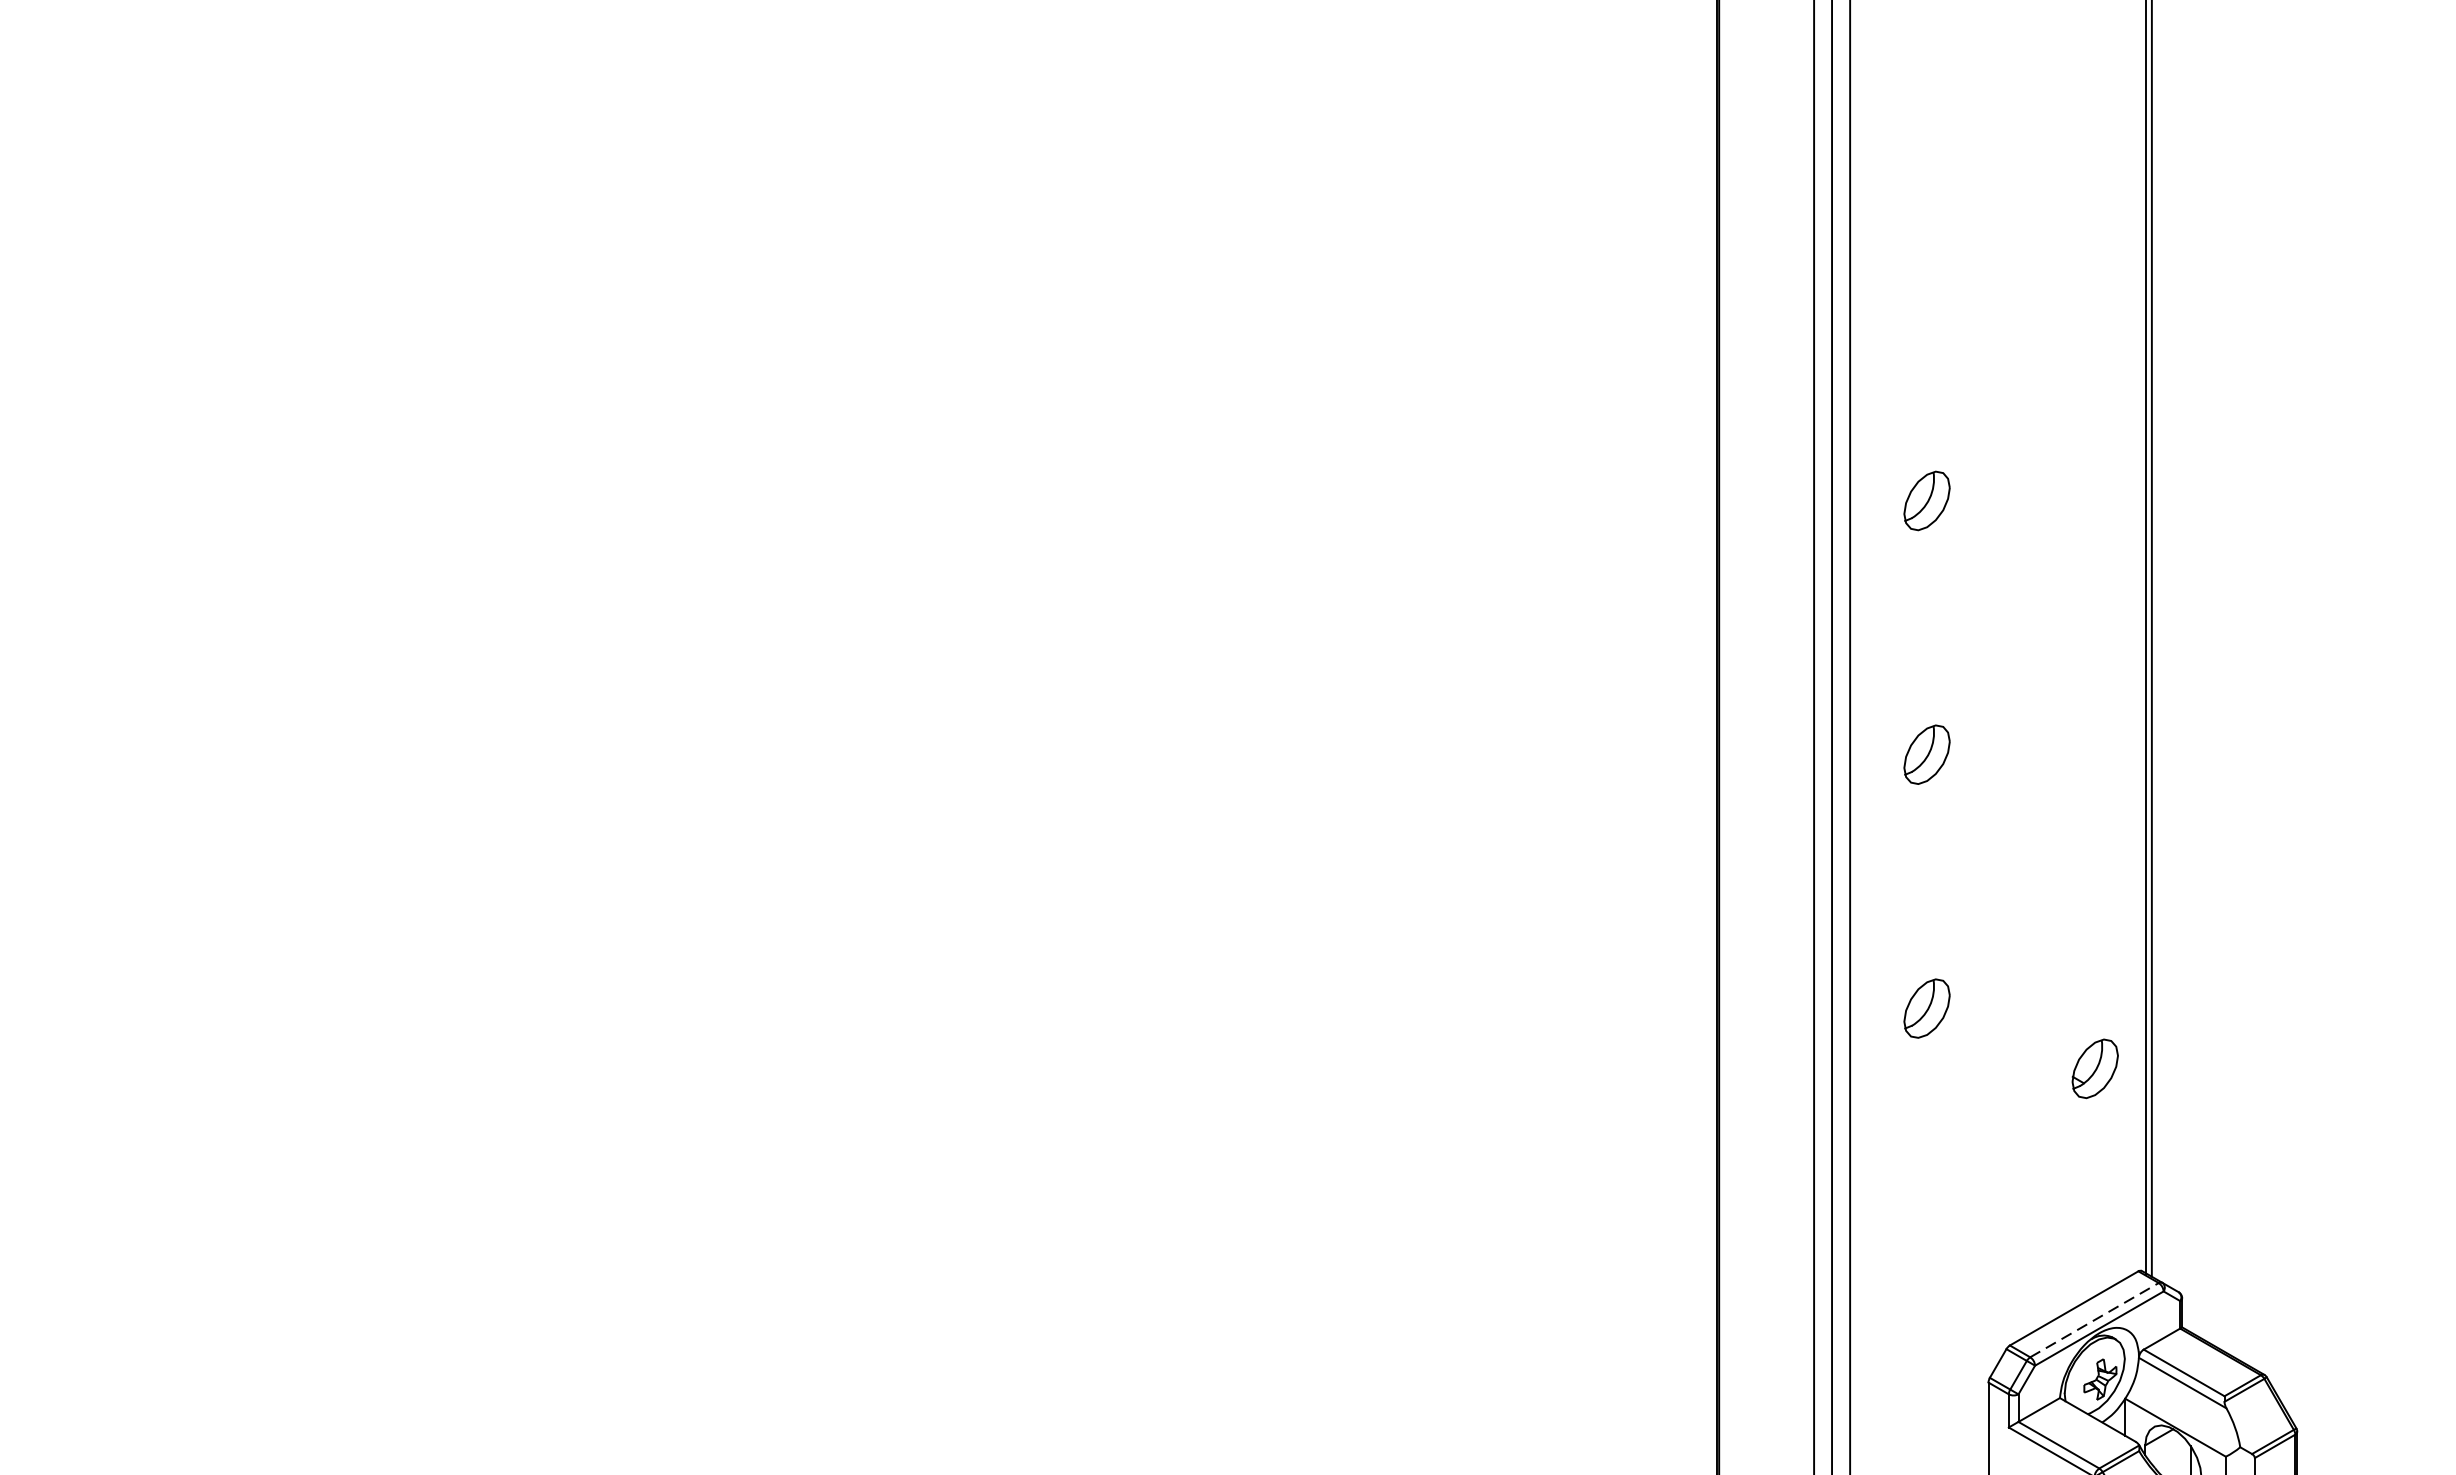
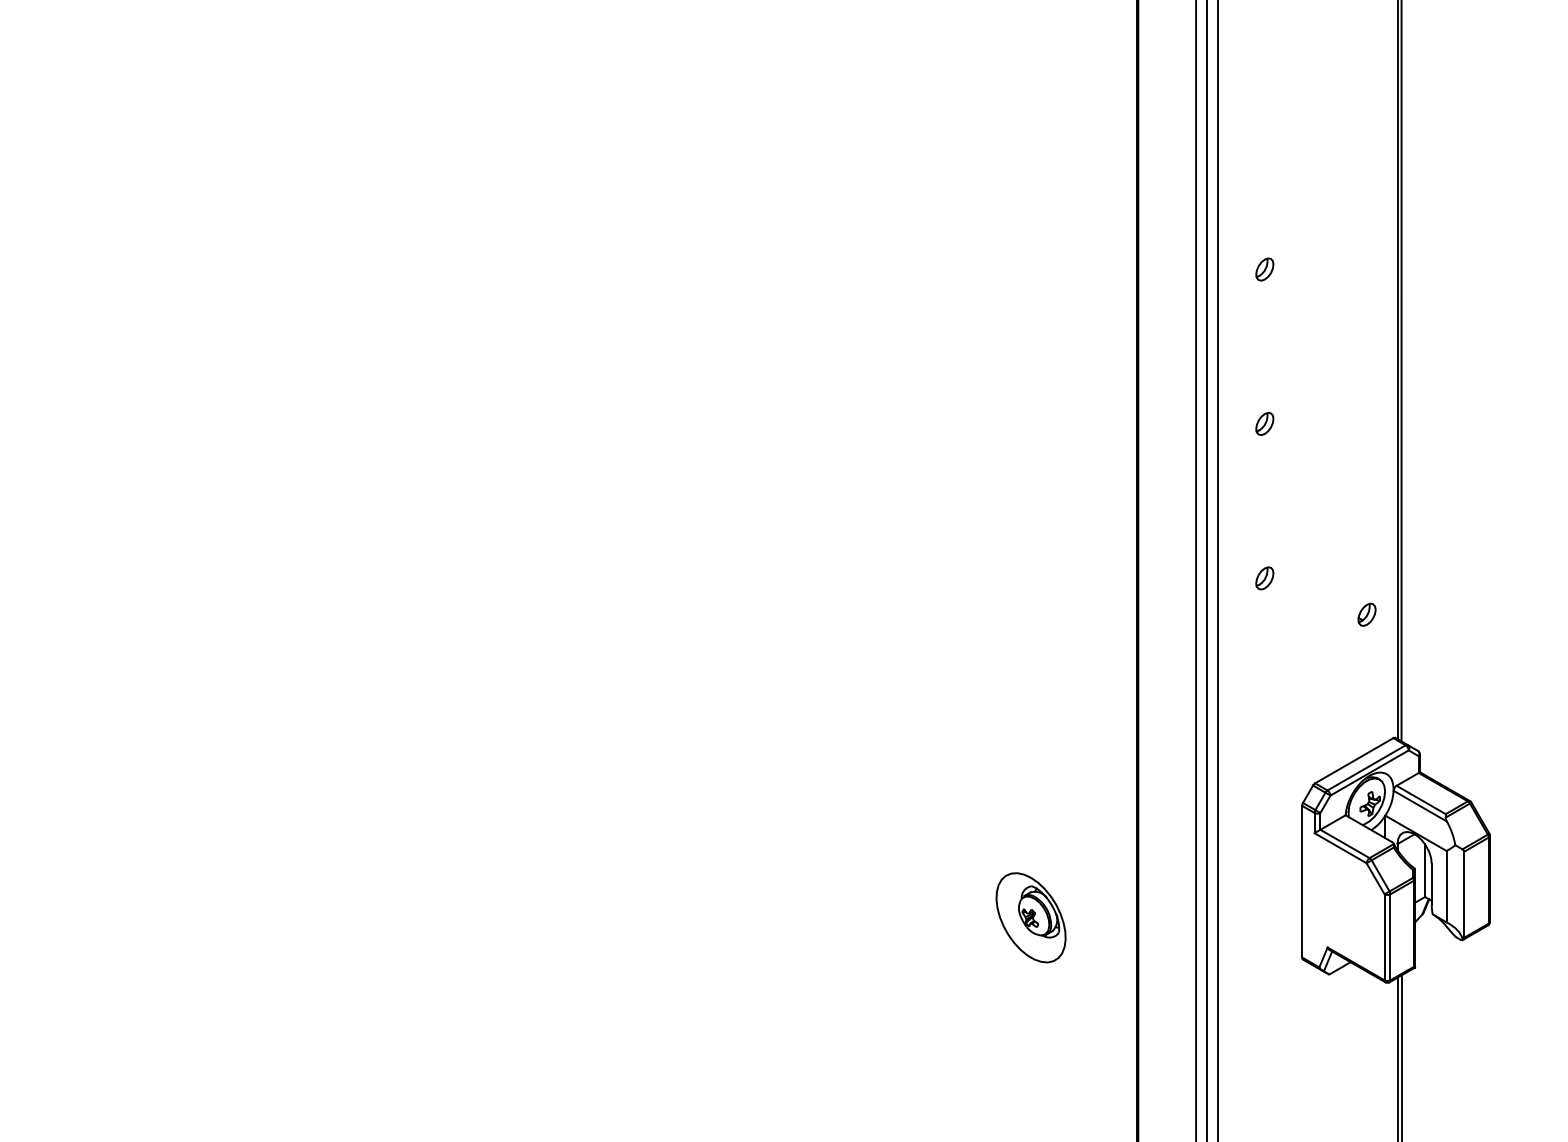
part: (1926, 500) -> (1264, 269), size x0.62
part: (1926, 754) -> (1264, 423), size x0.62
part: (1926, 1008) -> (1264, 578), size x0.62
part: (2094, 1068) -> (1366, 614), size x0.62
line: (2095, 1319) -> (1367, 767), dashed -> solid

